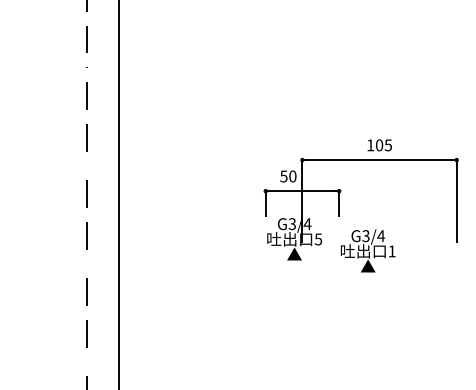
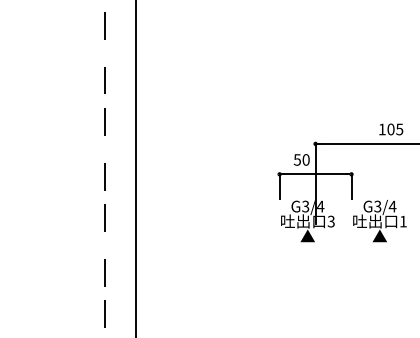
text: (318, 238) -> (331, 220), 5 -> 3
text: (367, 250) -> (379, 220), moved

